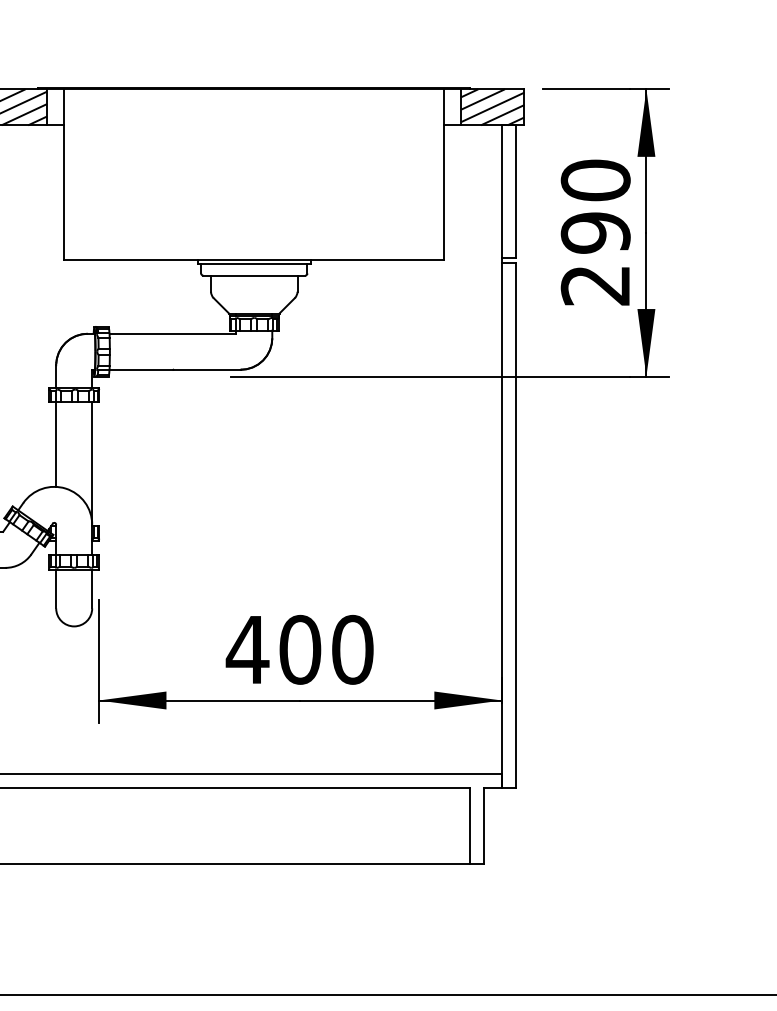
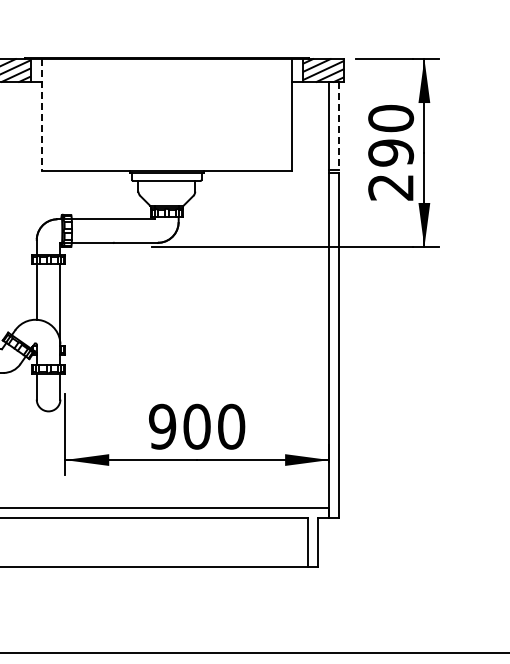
line: (64, 175) -> (42, 115), solid -> dashed
line: (515, 191) -> (338, 125), solid -> dashed
text: (247, 649) -> (162, 426), 400 -> 900

